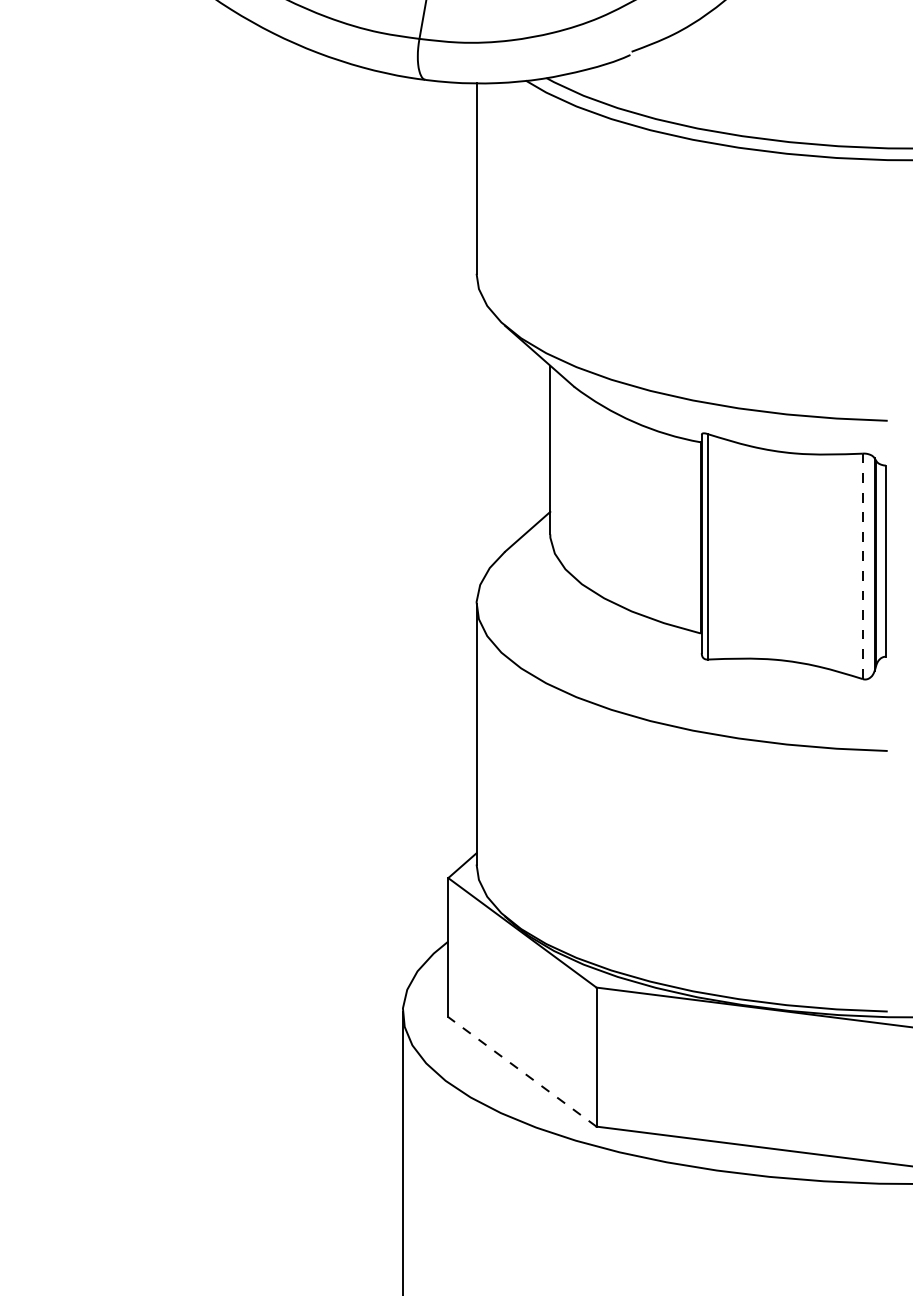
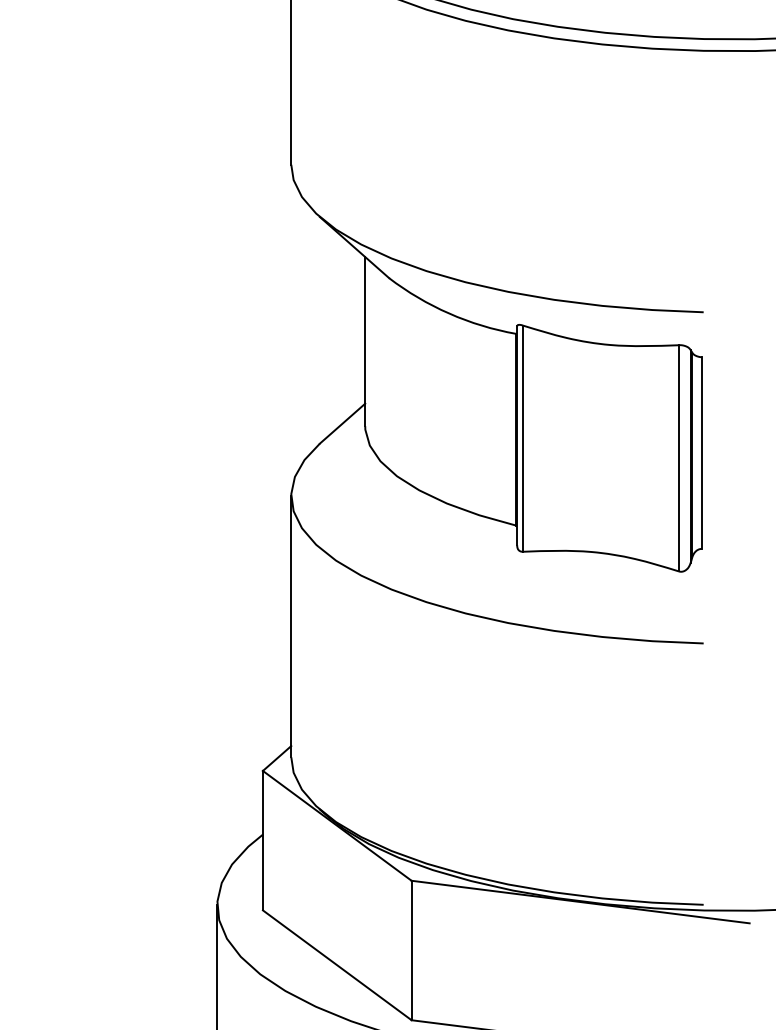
line: (862, 566) -> (678, 458), dashed -> solid
line: (522, 1071) -> (337, 964), dashed -> solid

